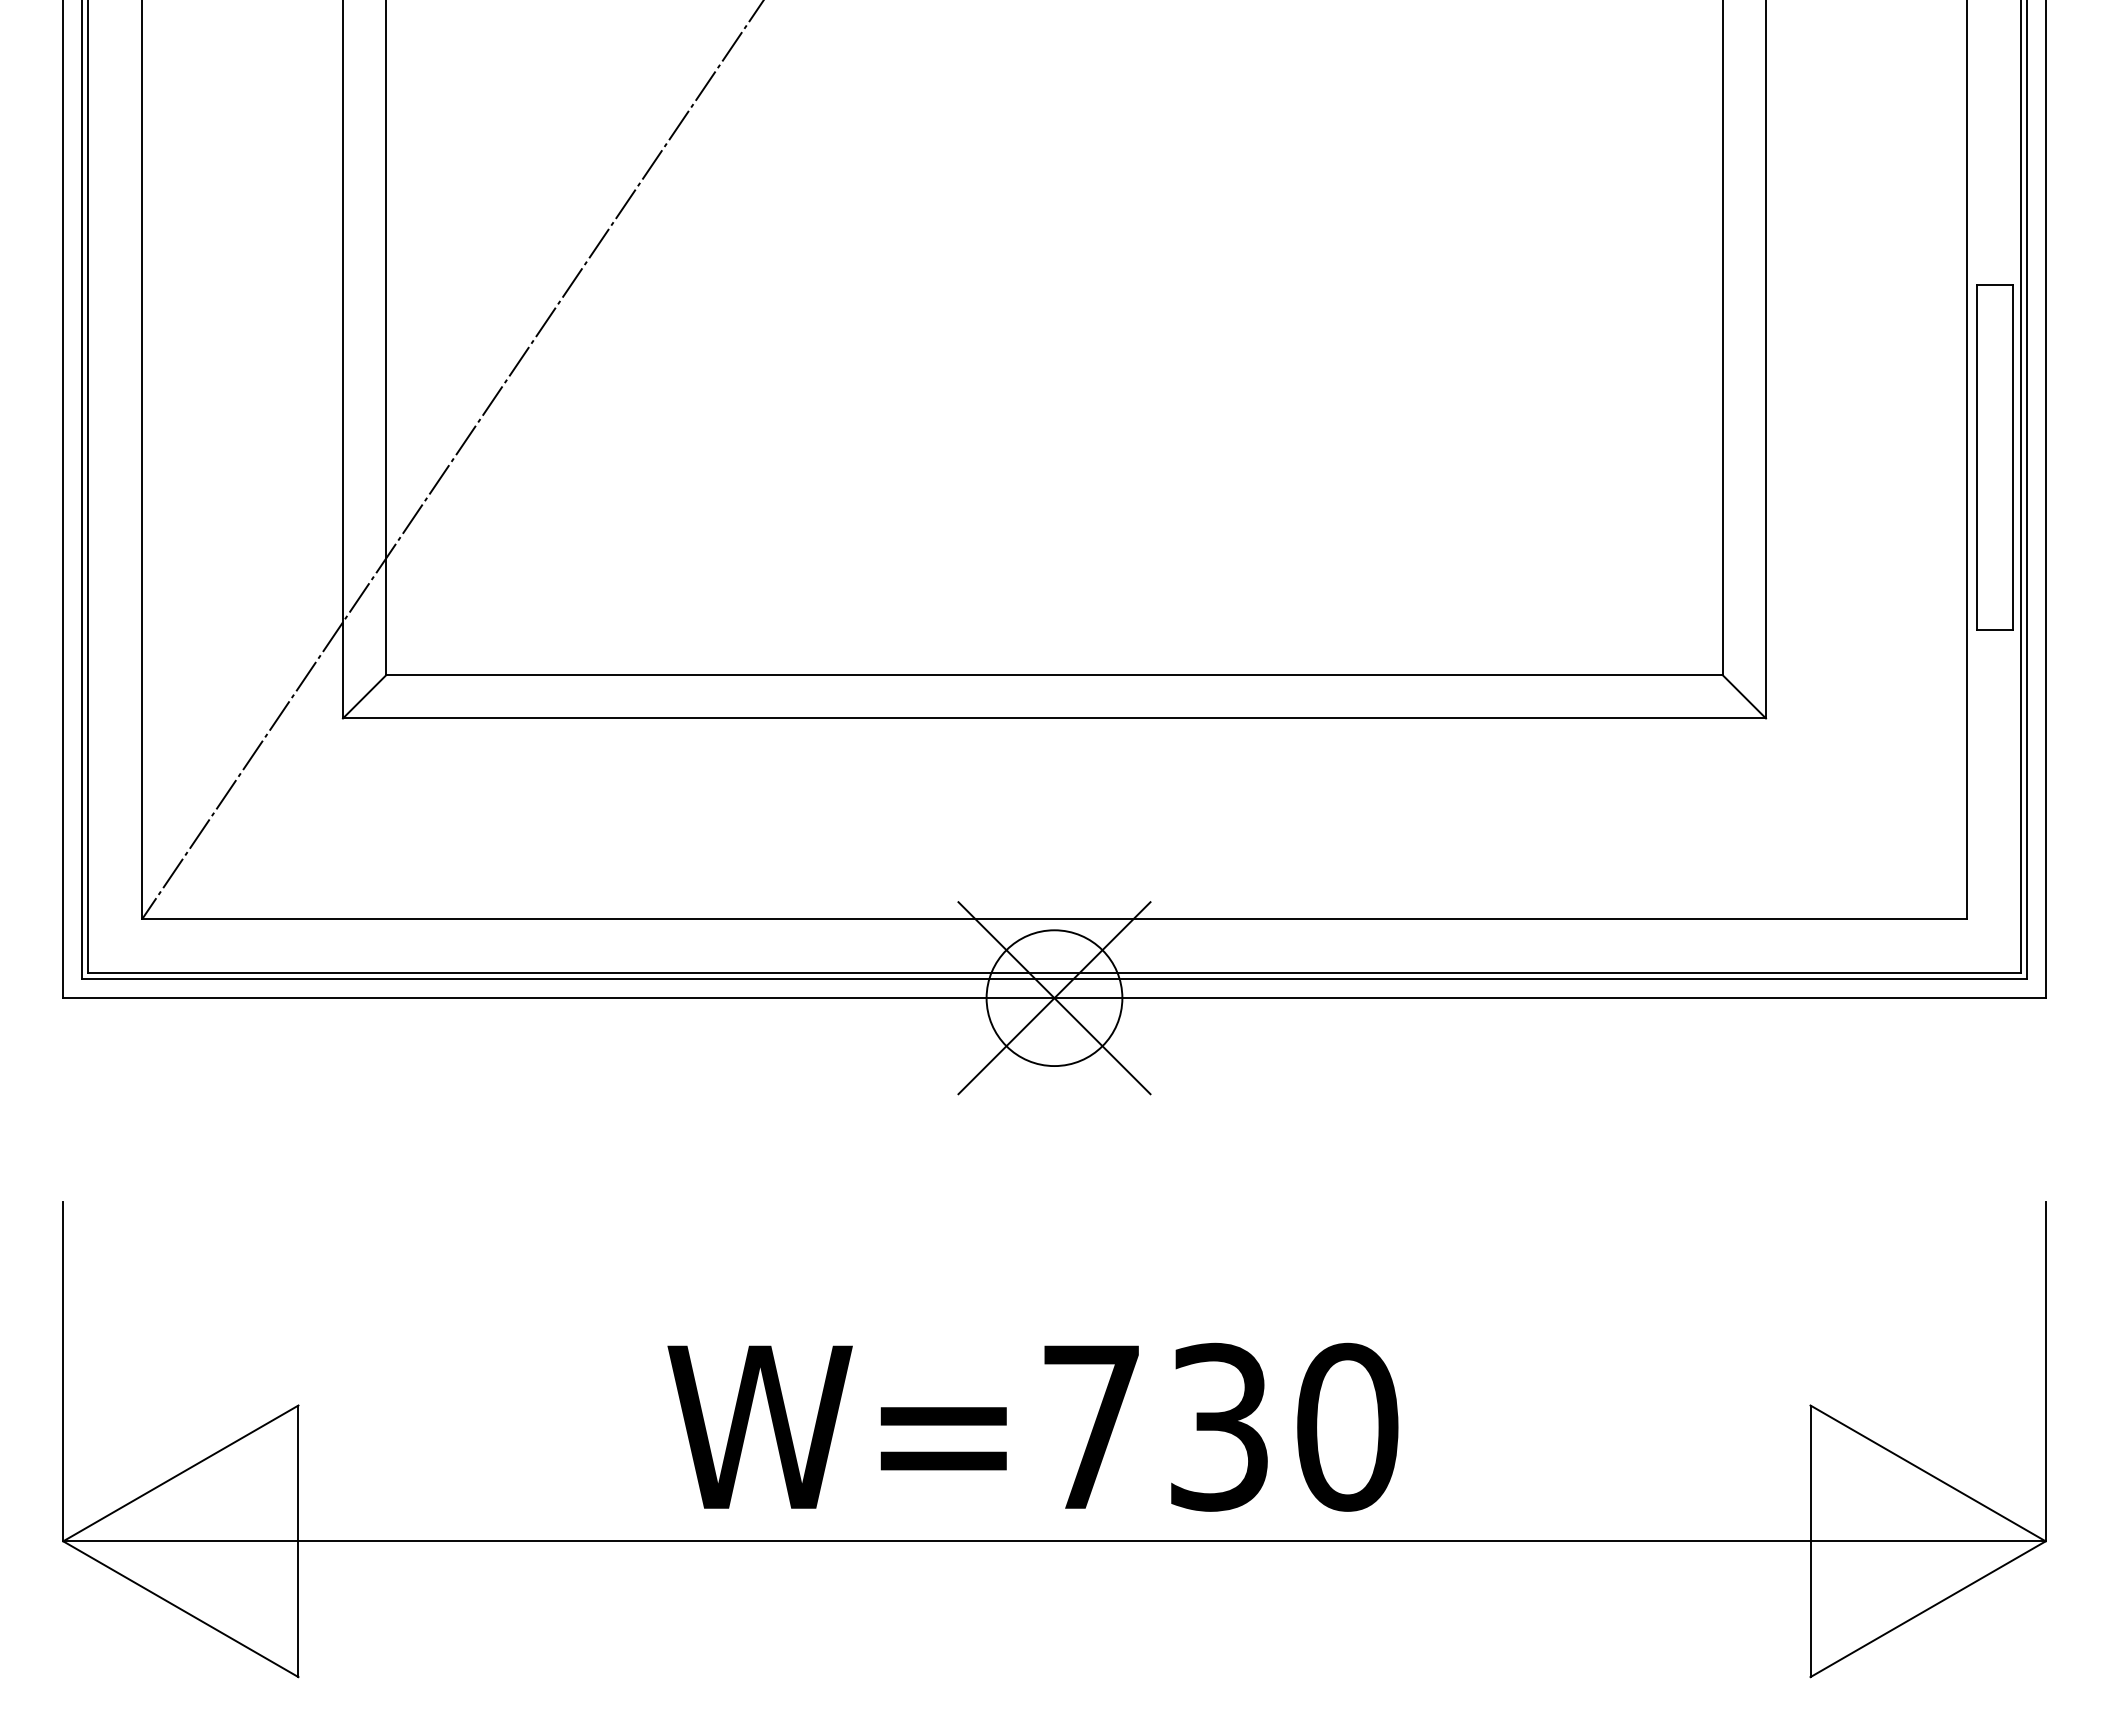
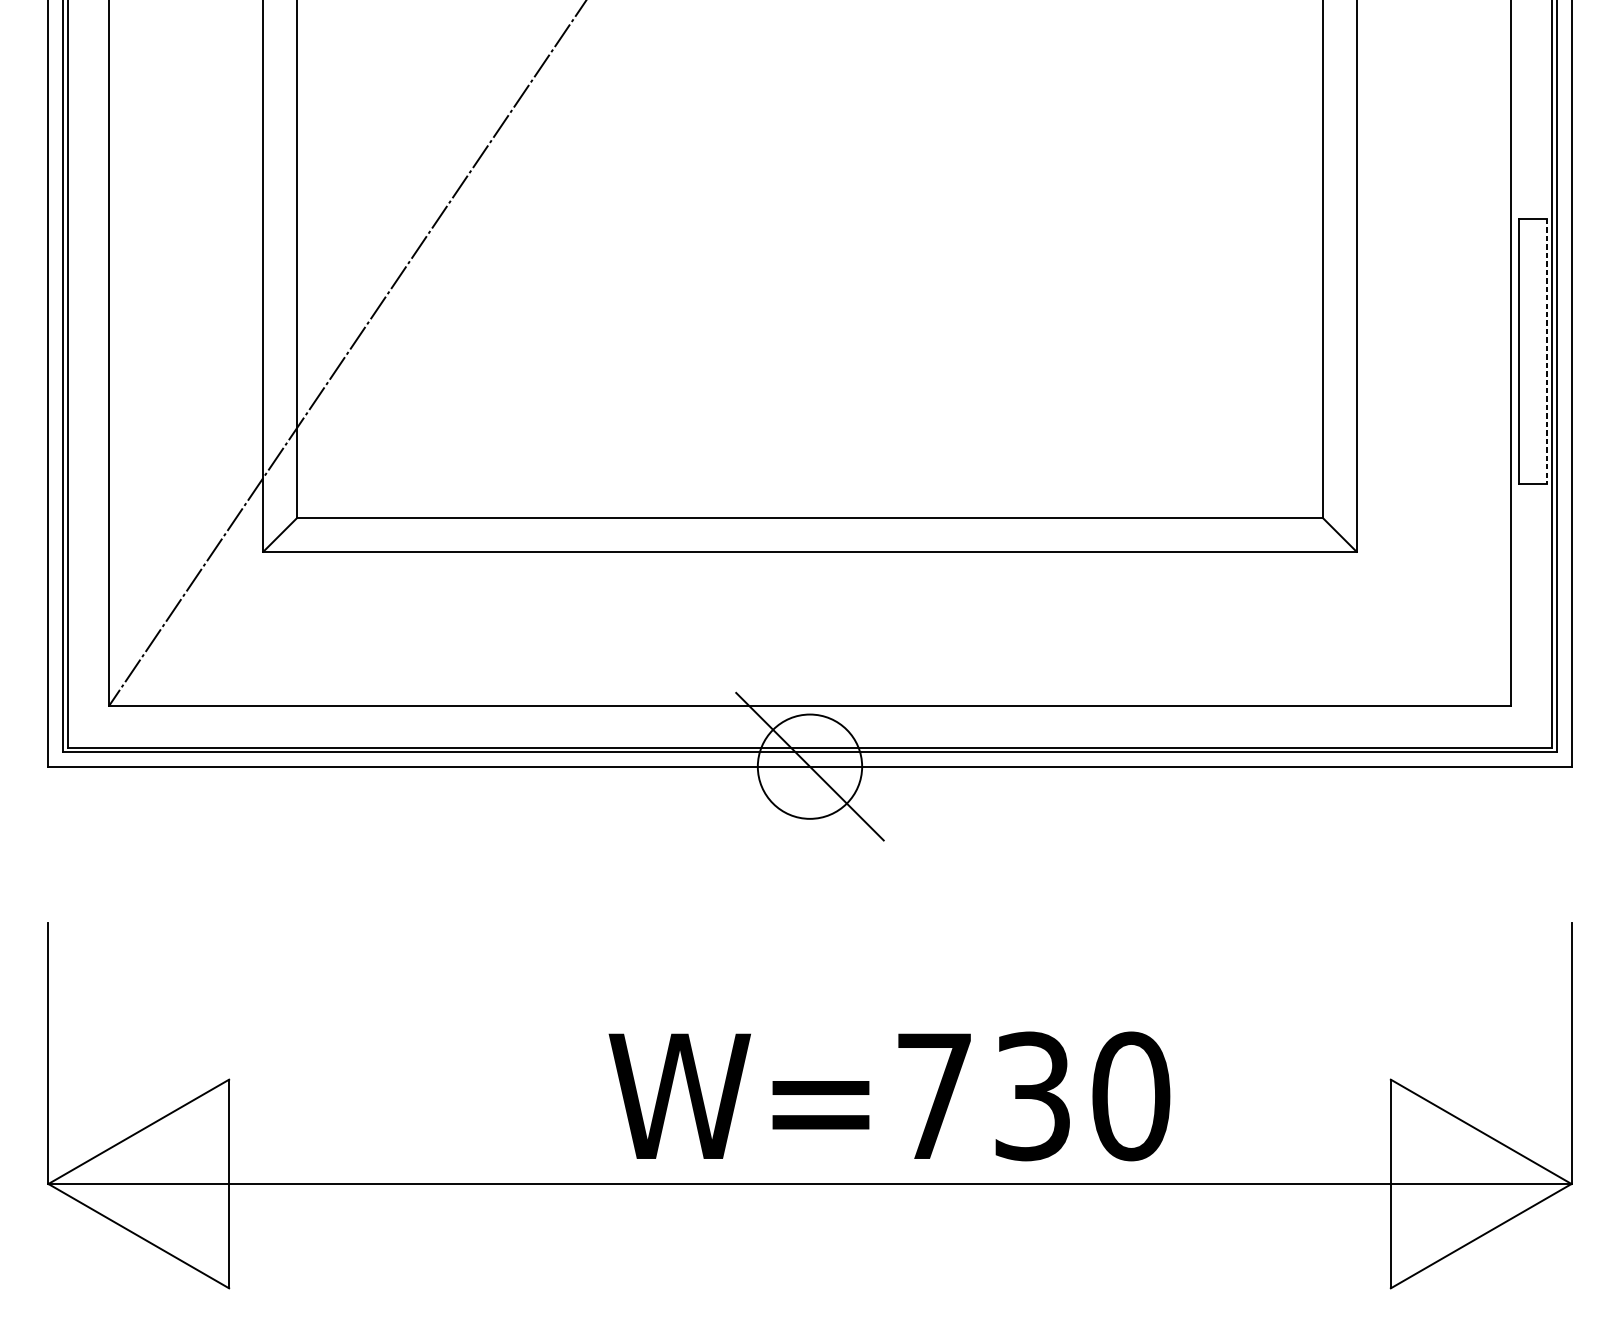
line: (2013, 458) -> (1546, 352), solid -> dashed
line: (1054, 998) -> (810, 766), removed
text: (1032, 1426) -> (889, 1095), moved

